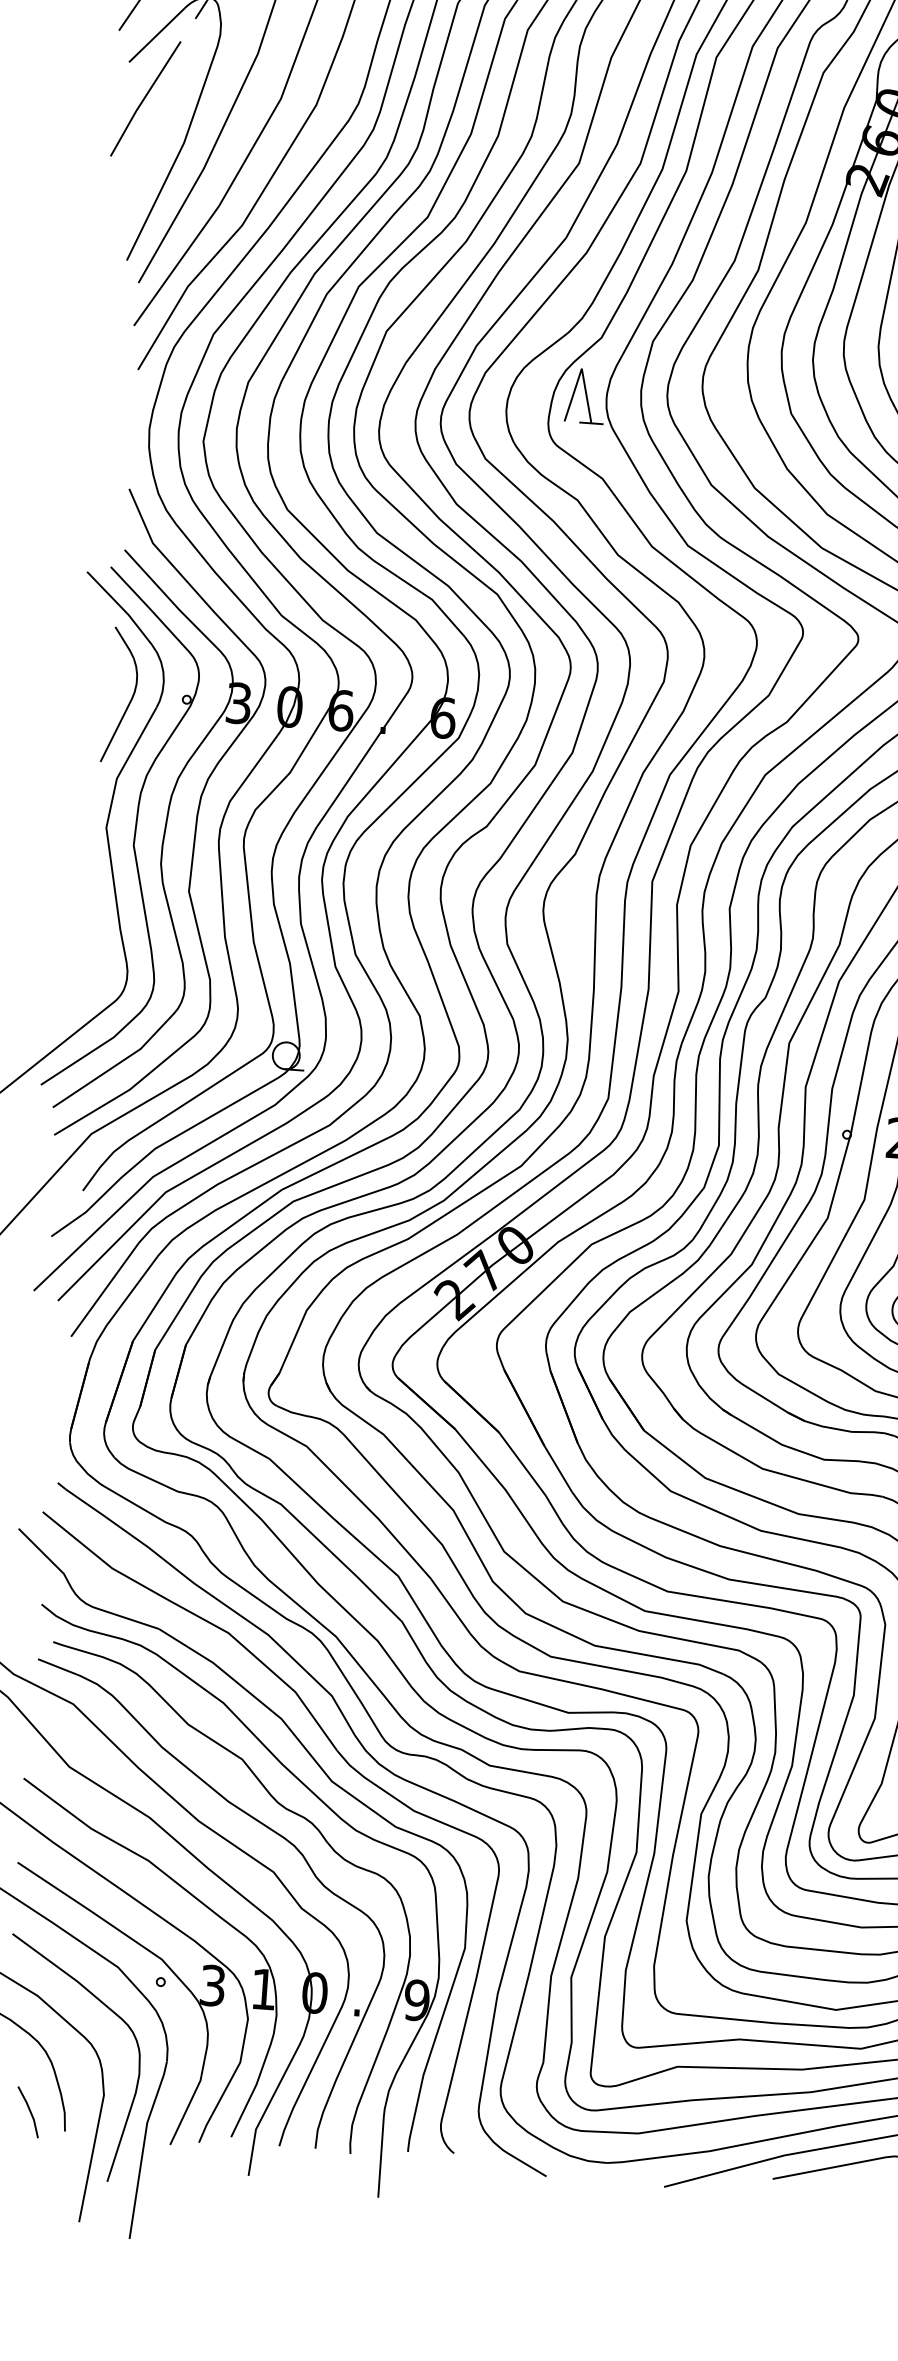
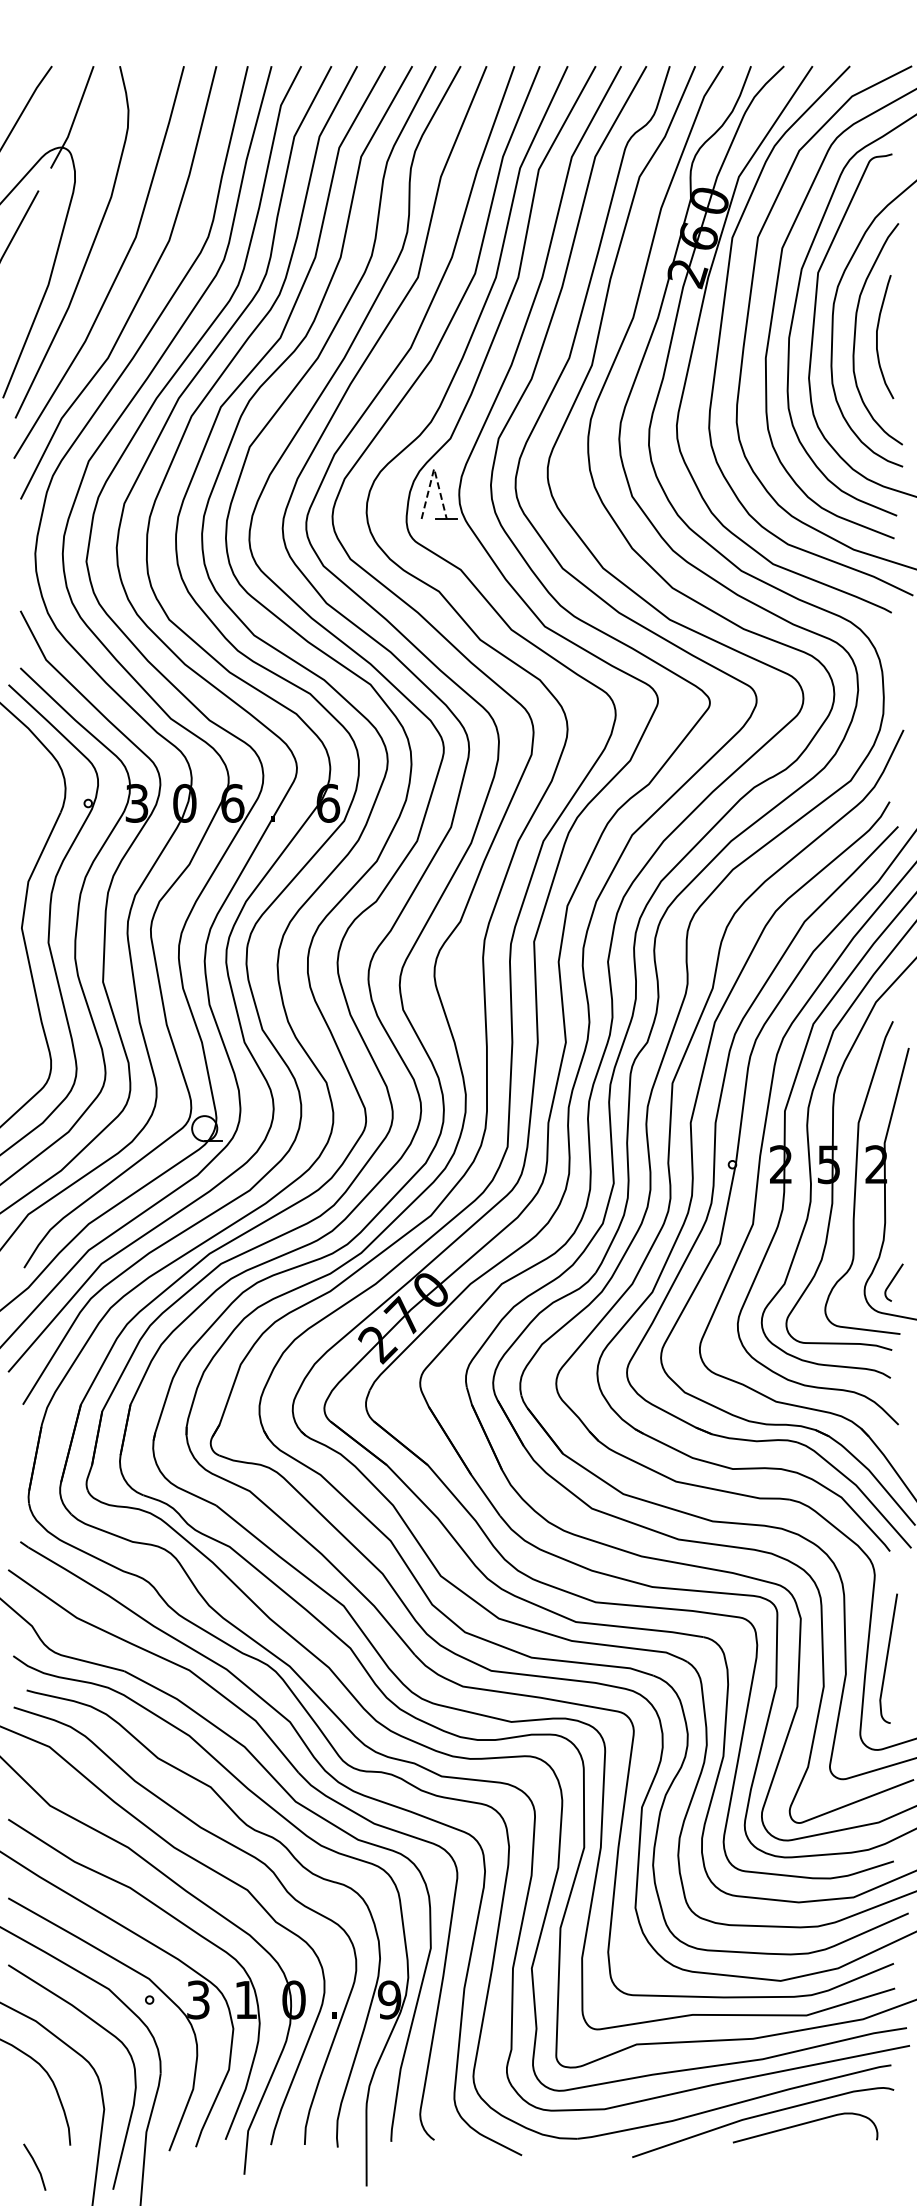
line: (582, 368) -> (434, 468), solid -> dashed
part: (130, 699) -> (35, 807), removed
line: (29, 2111) -> (35, 2166), moved

